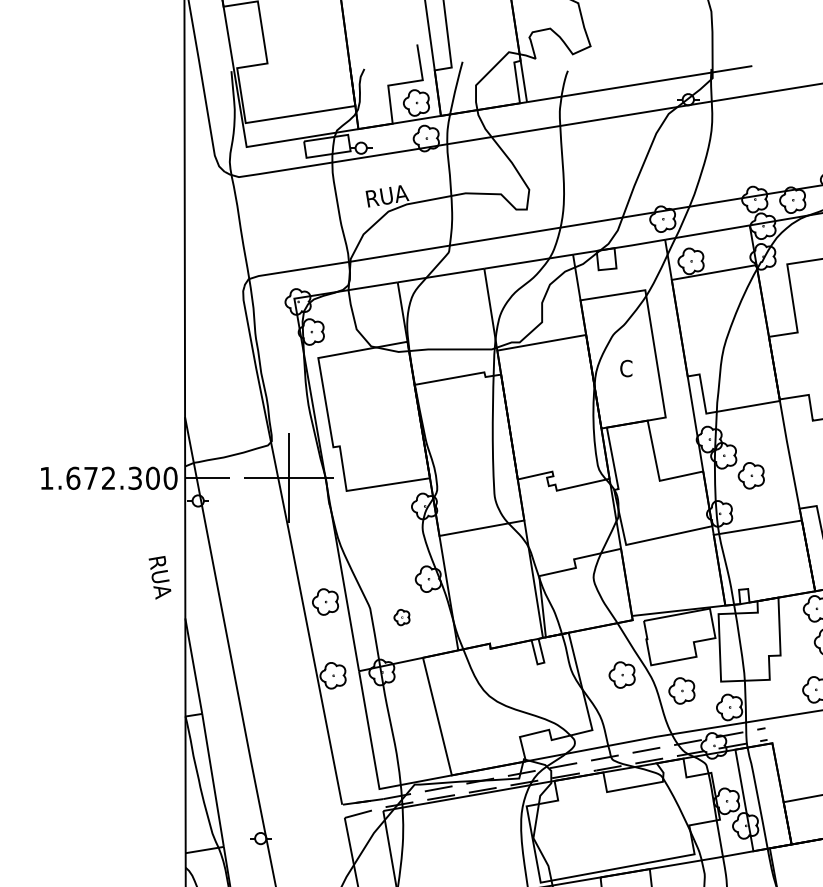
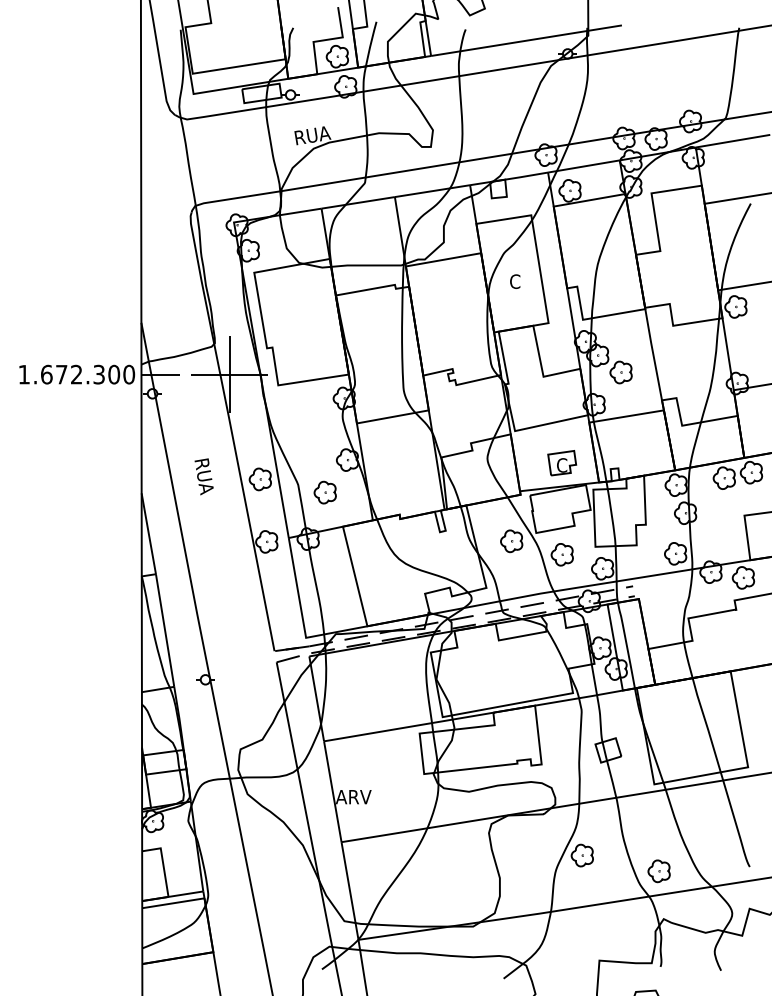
text: (159, 577) -> (203, 476), moved
part: (682, 583) -> (562, 463), added
part: (401, 617) -> (324, 492), size x1.67

